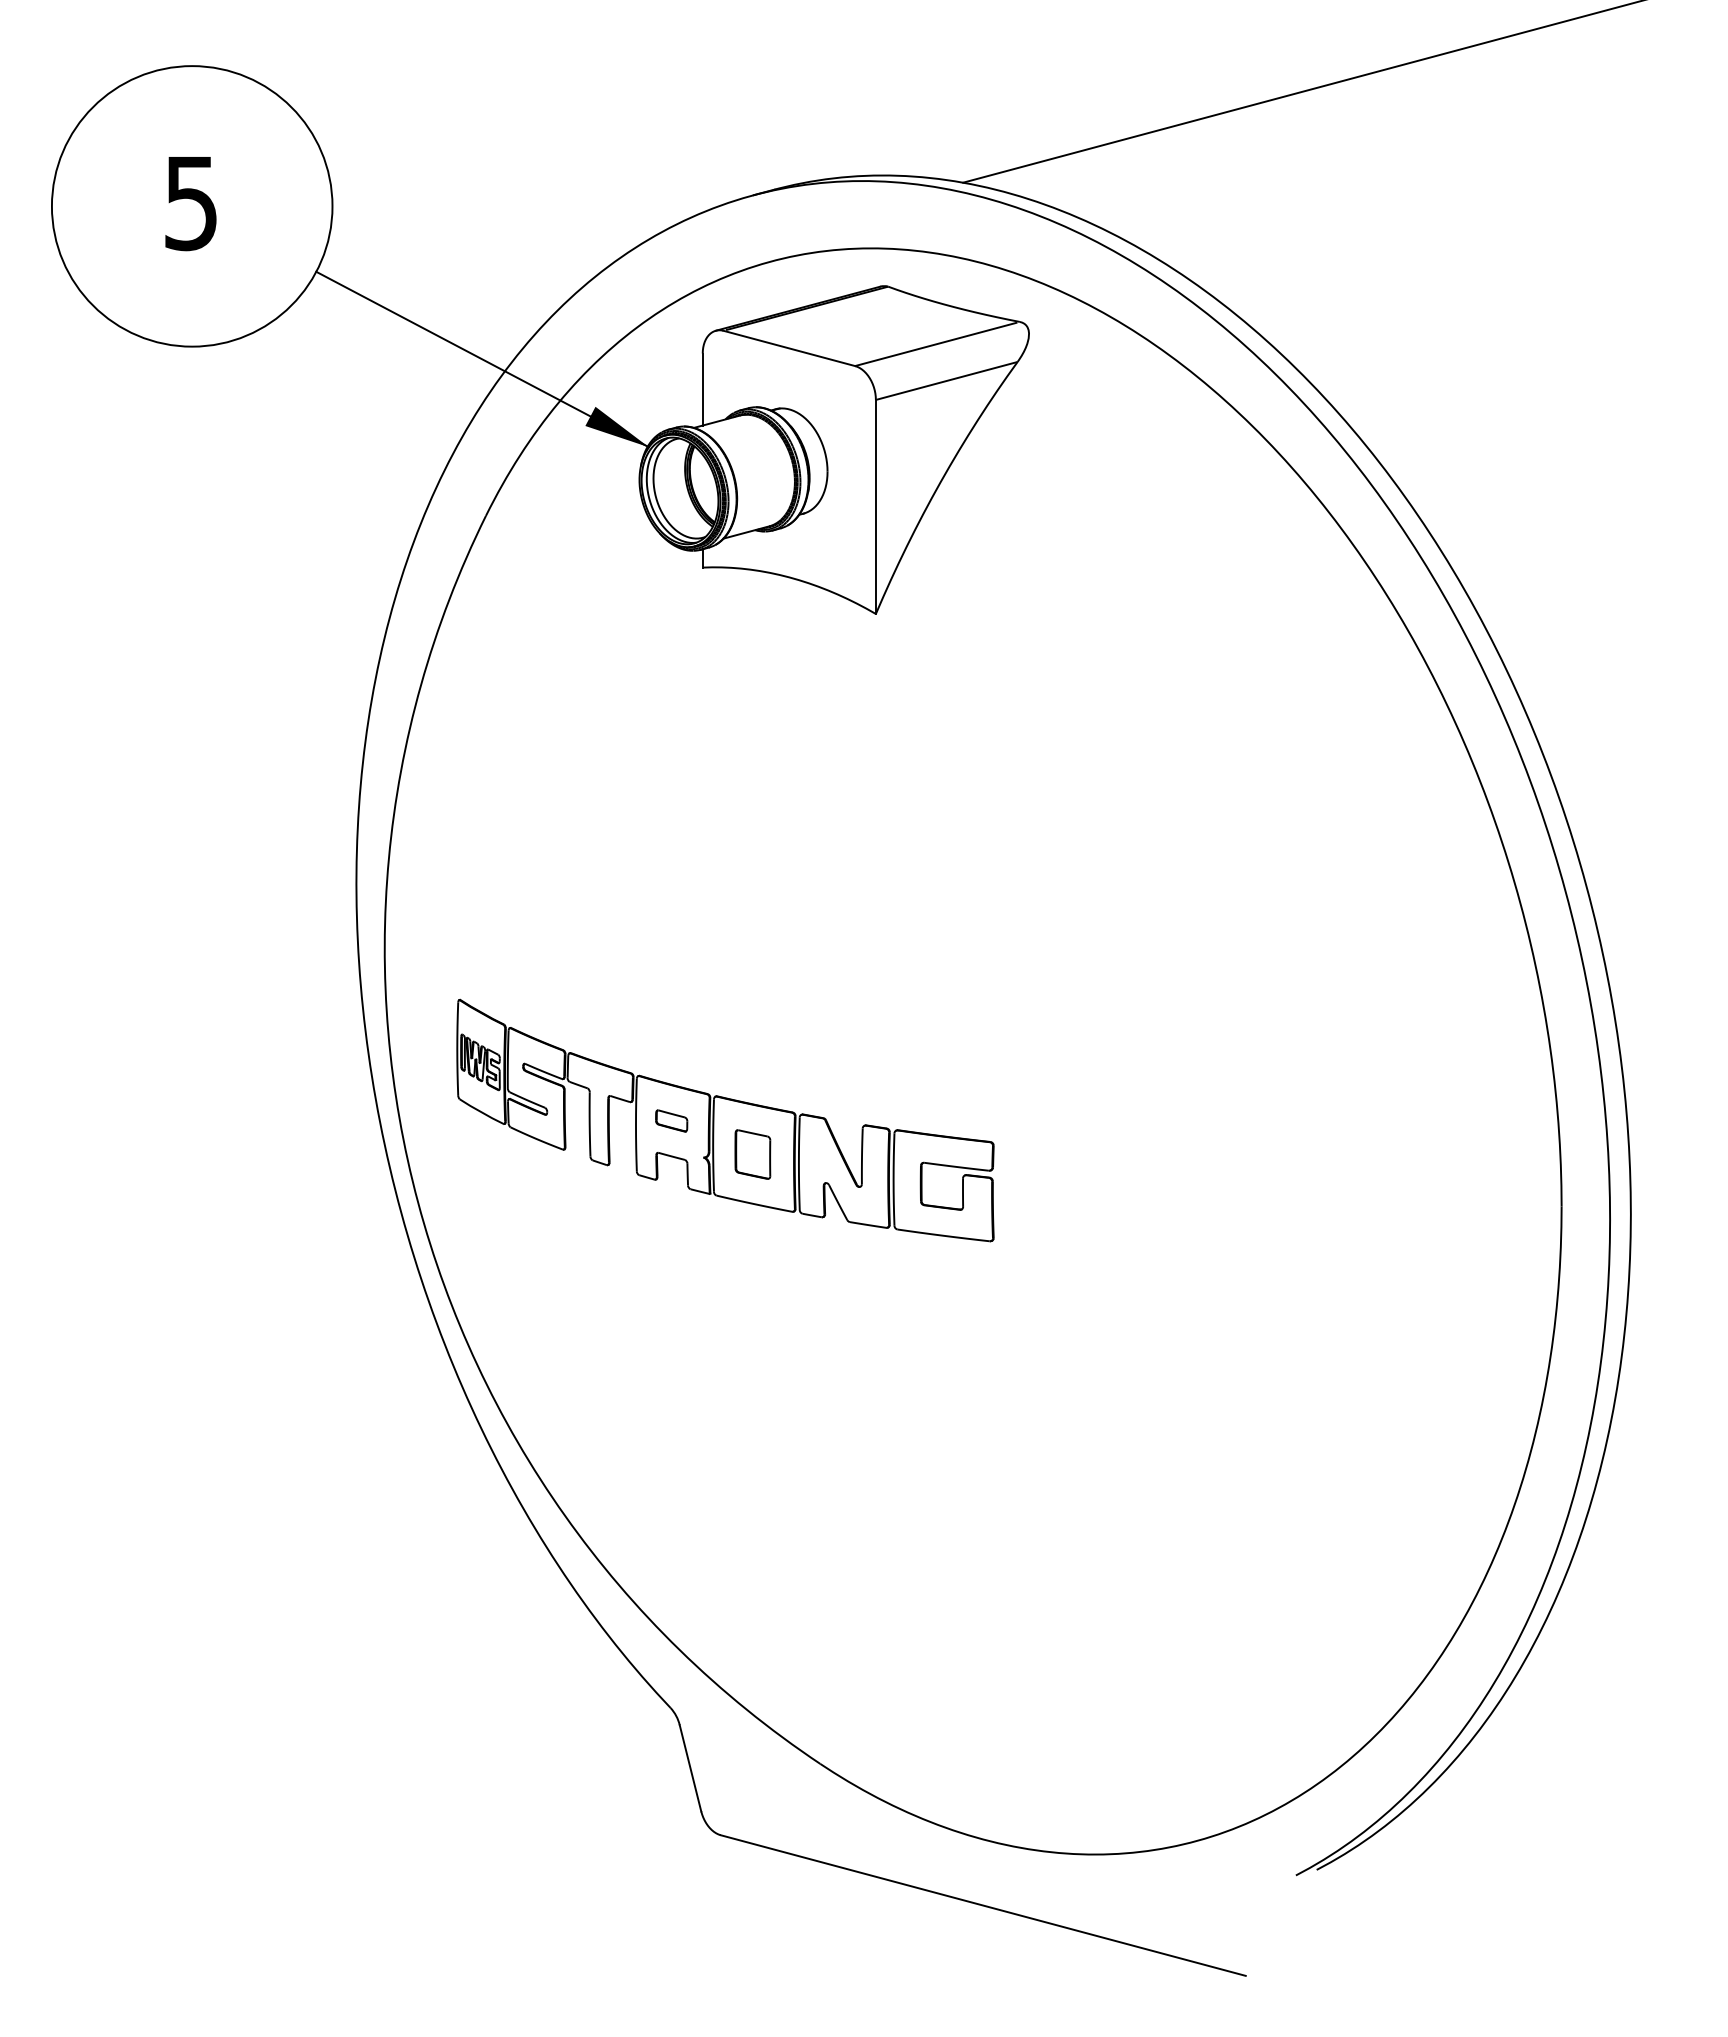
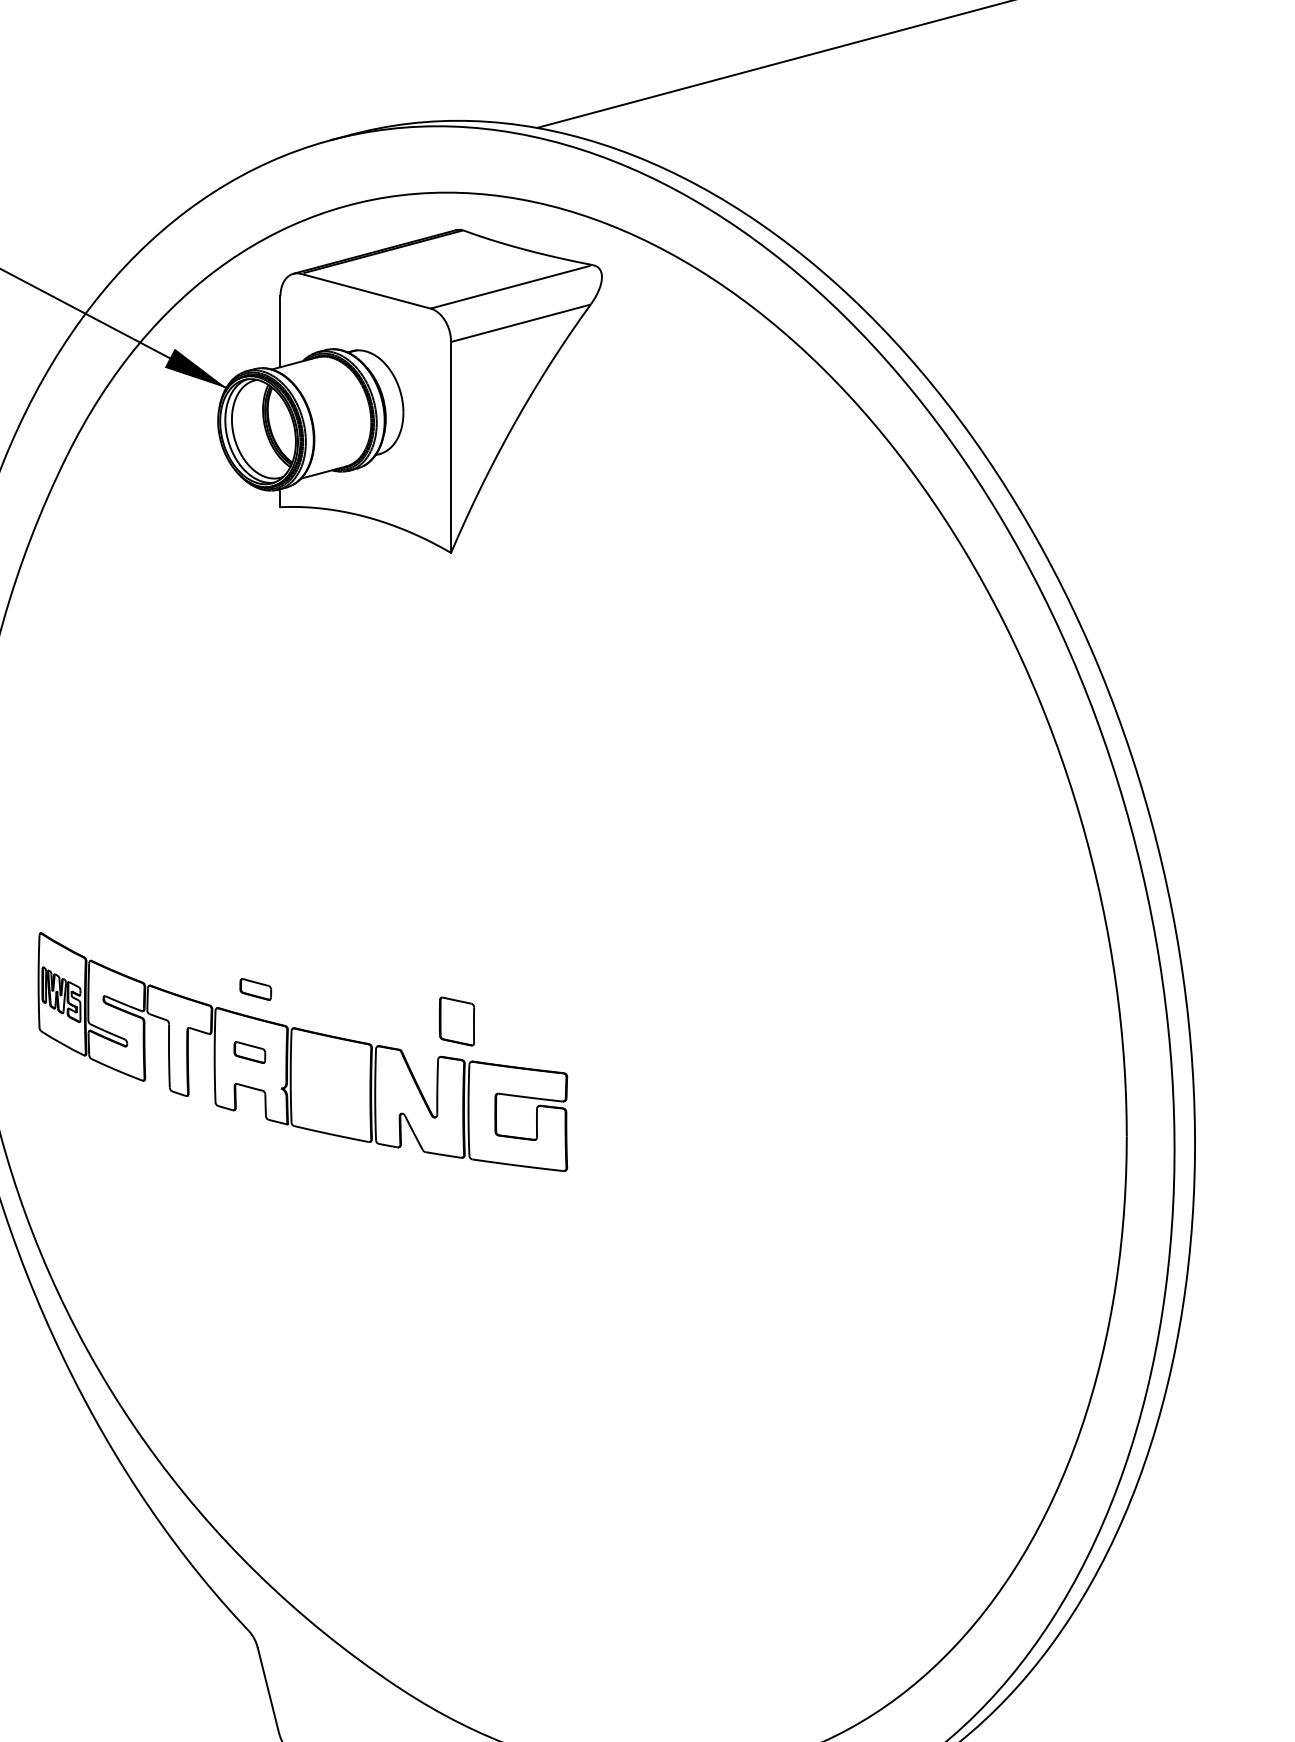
part: (677, 1056) -> (255, 988), added
part: (752, 1154) -> (456, 1021), moved

